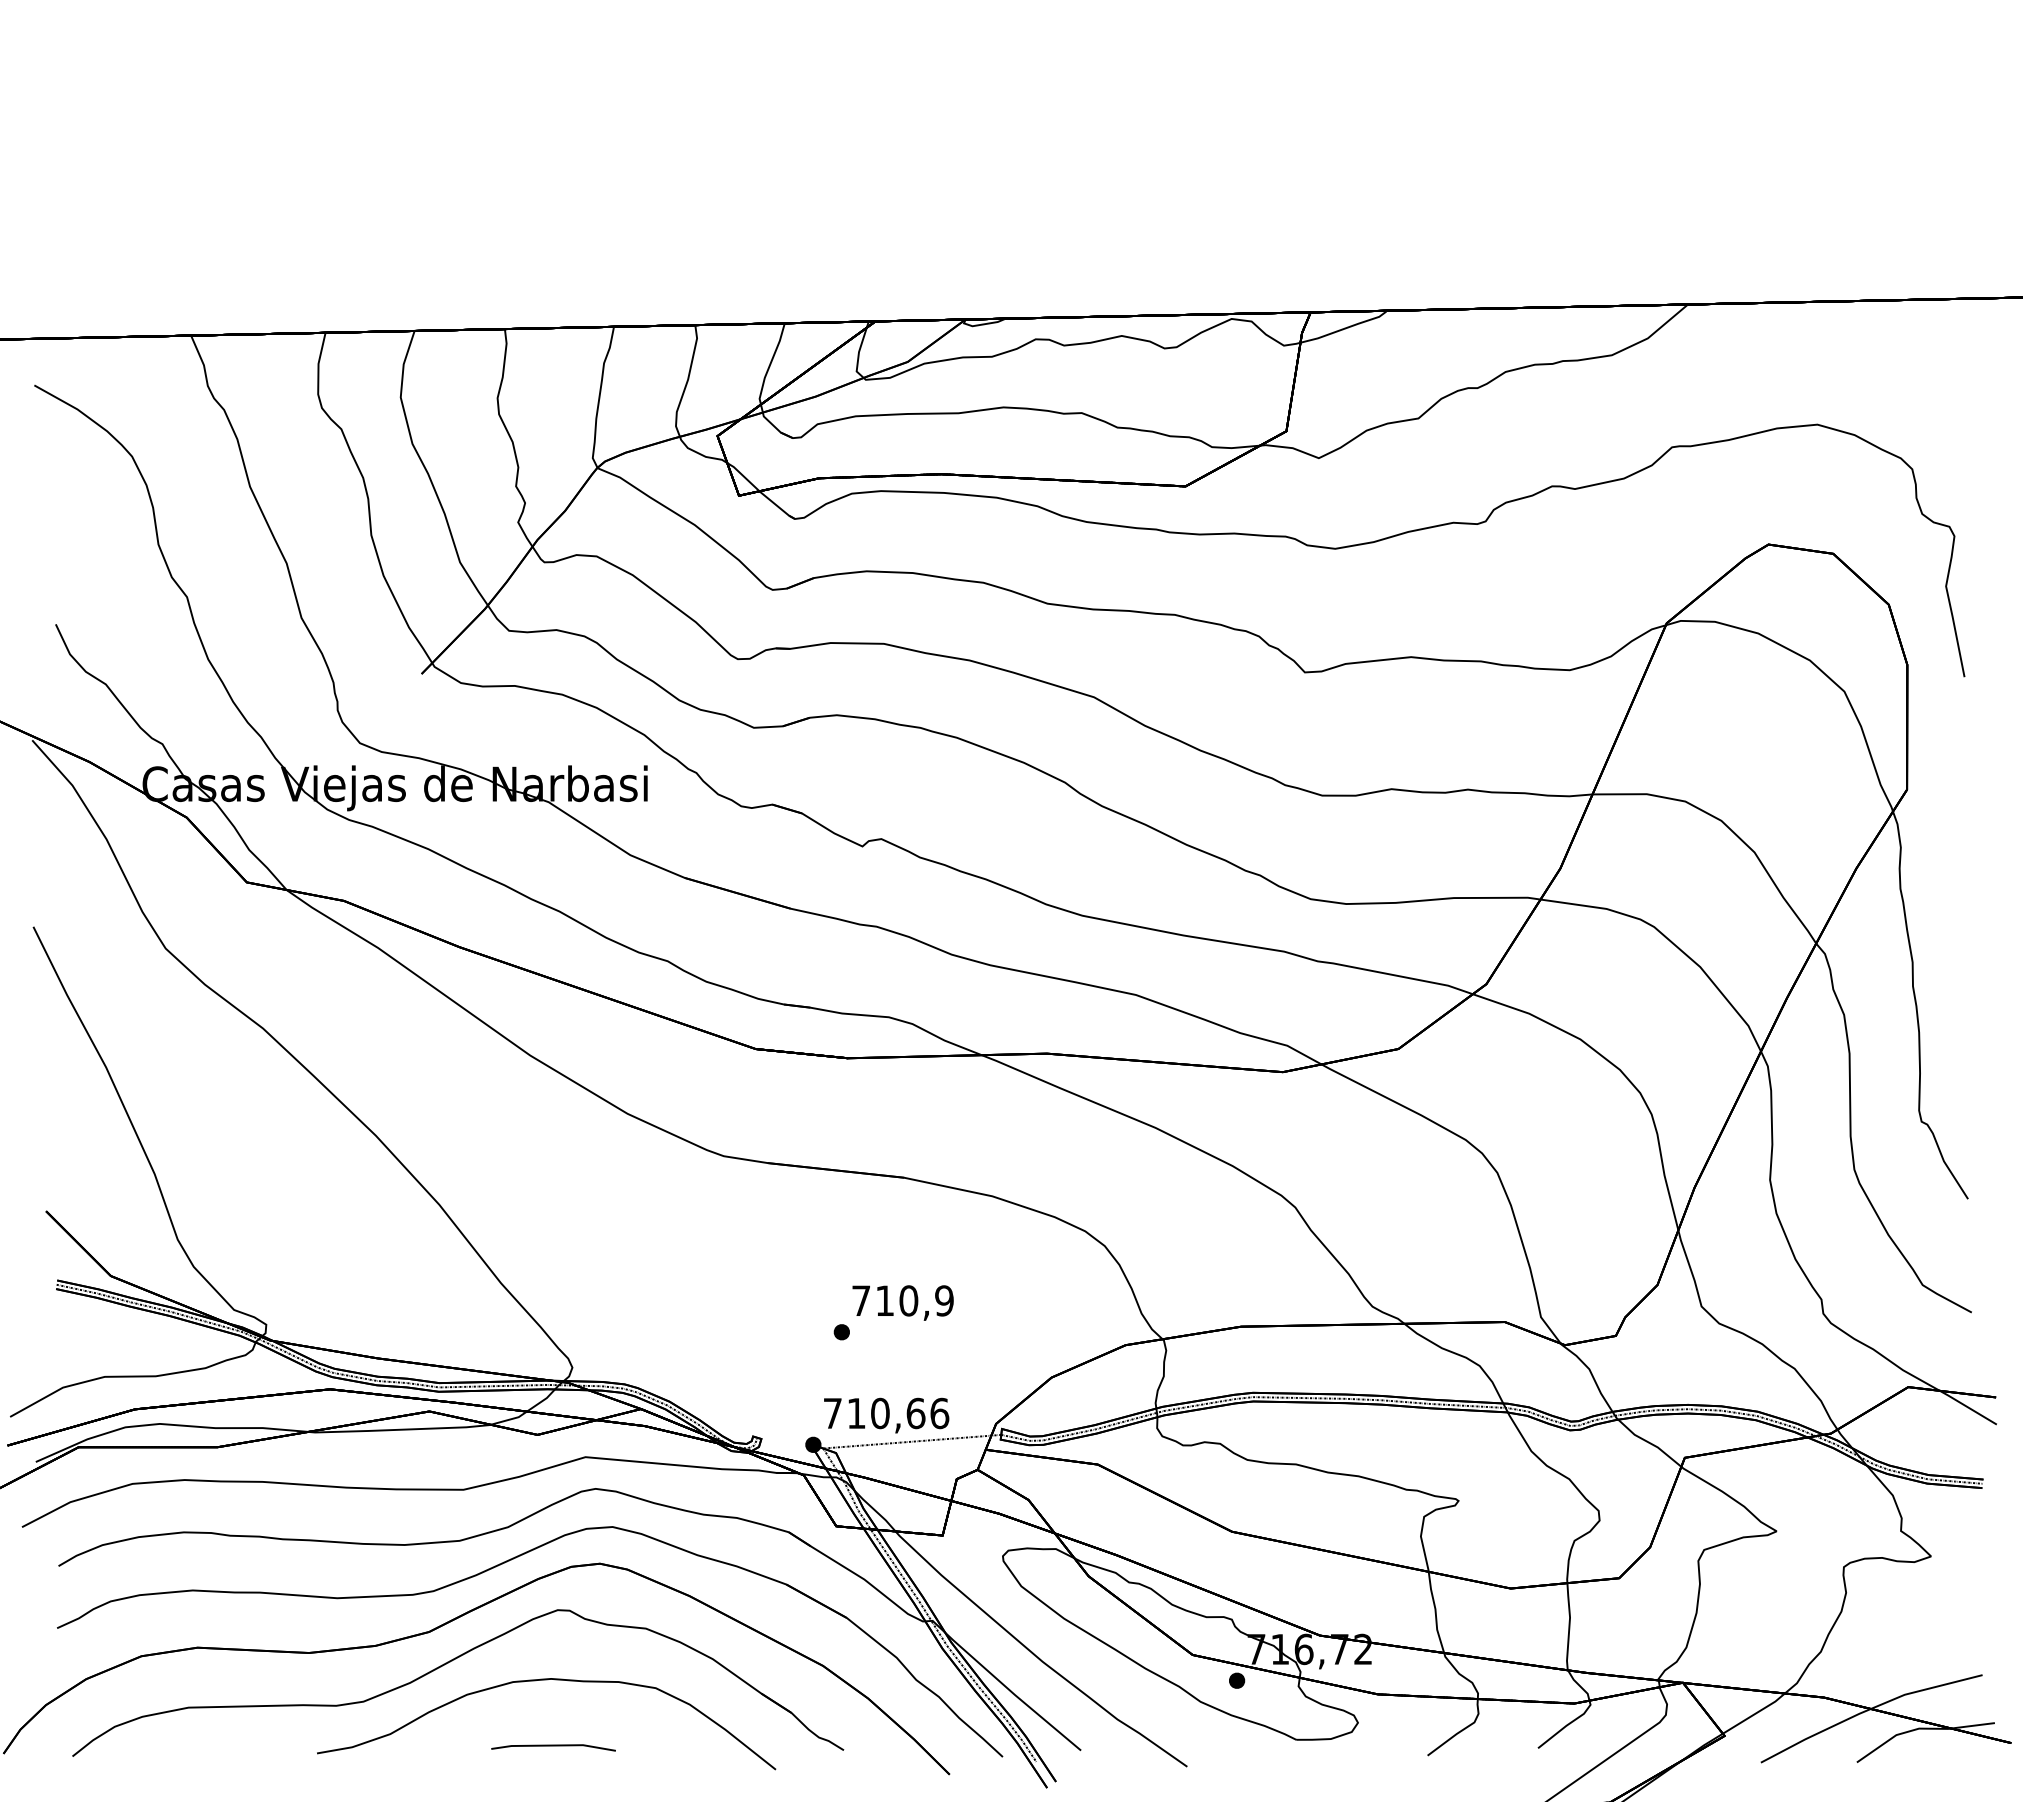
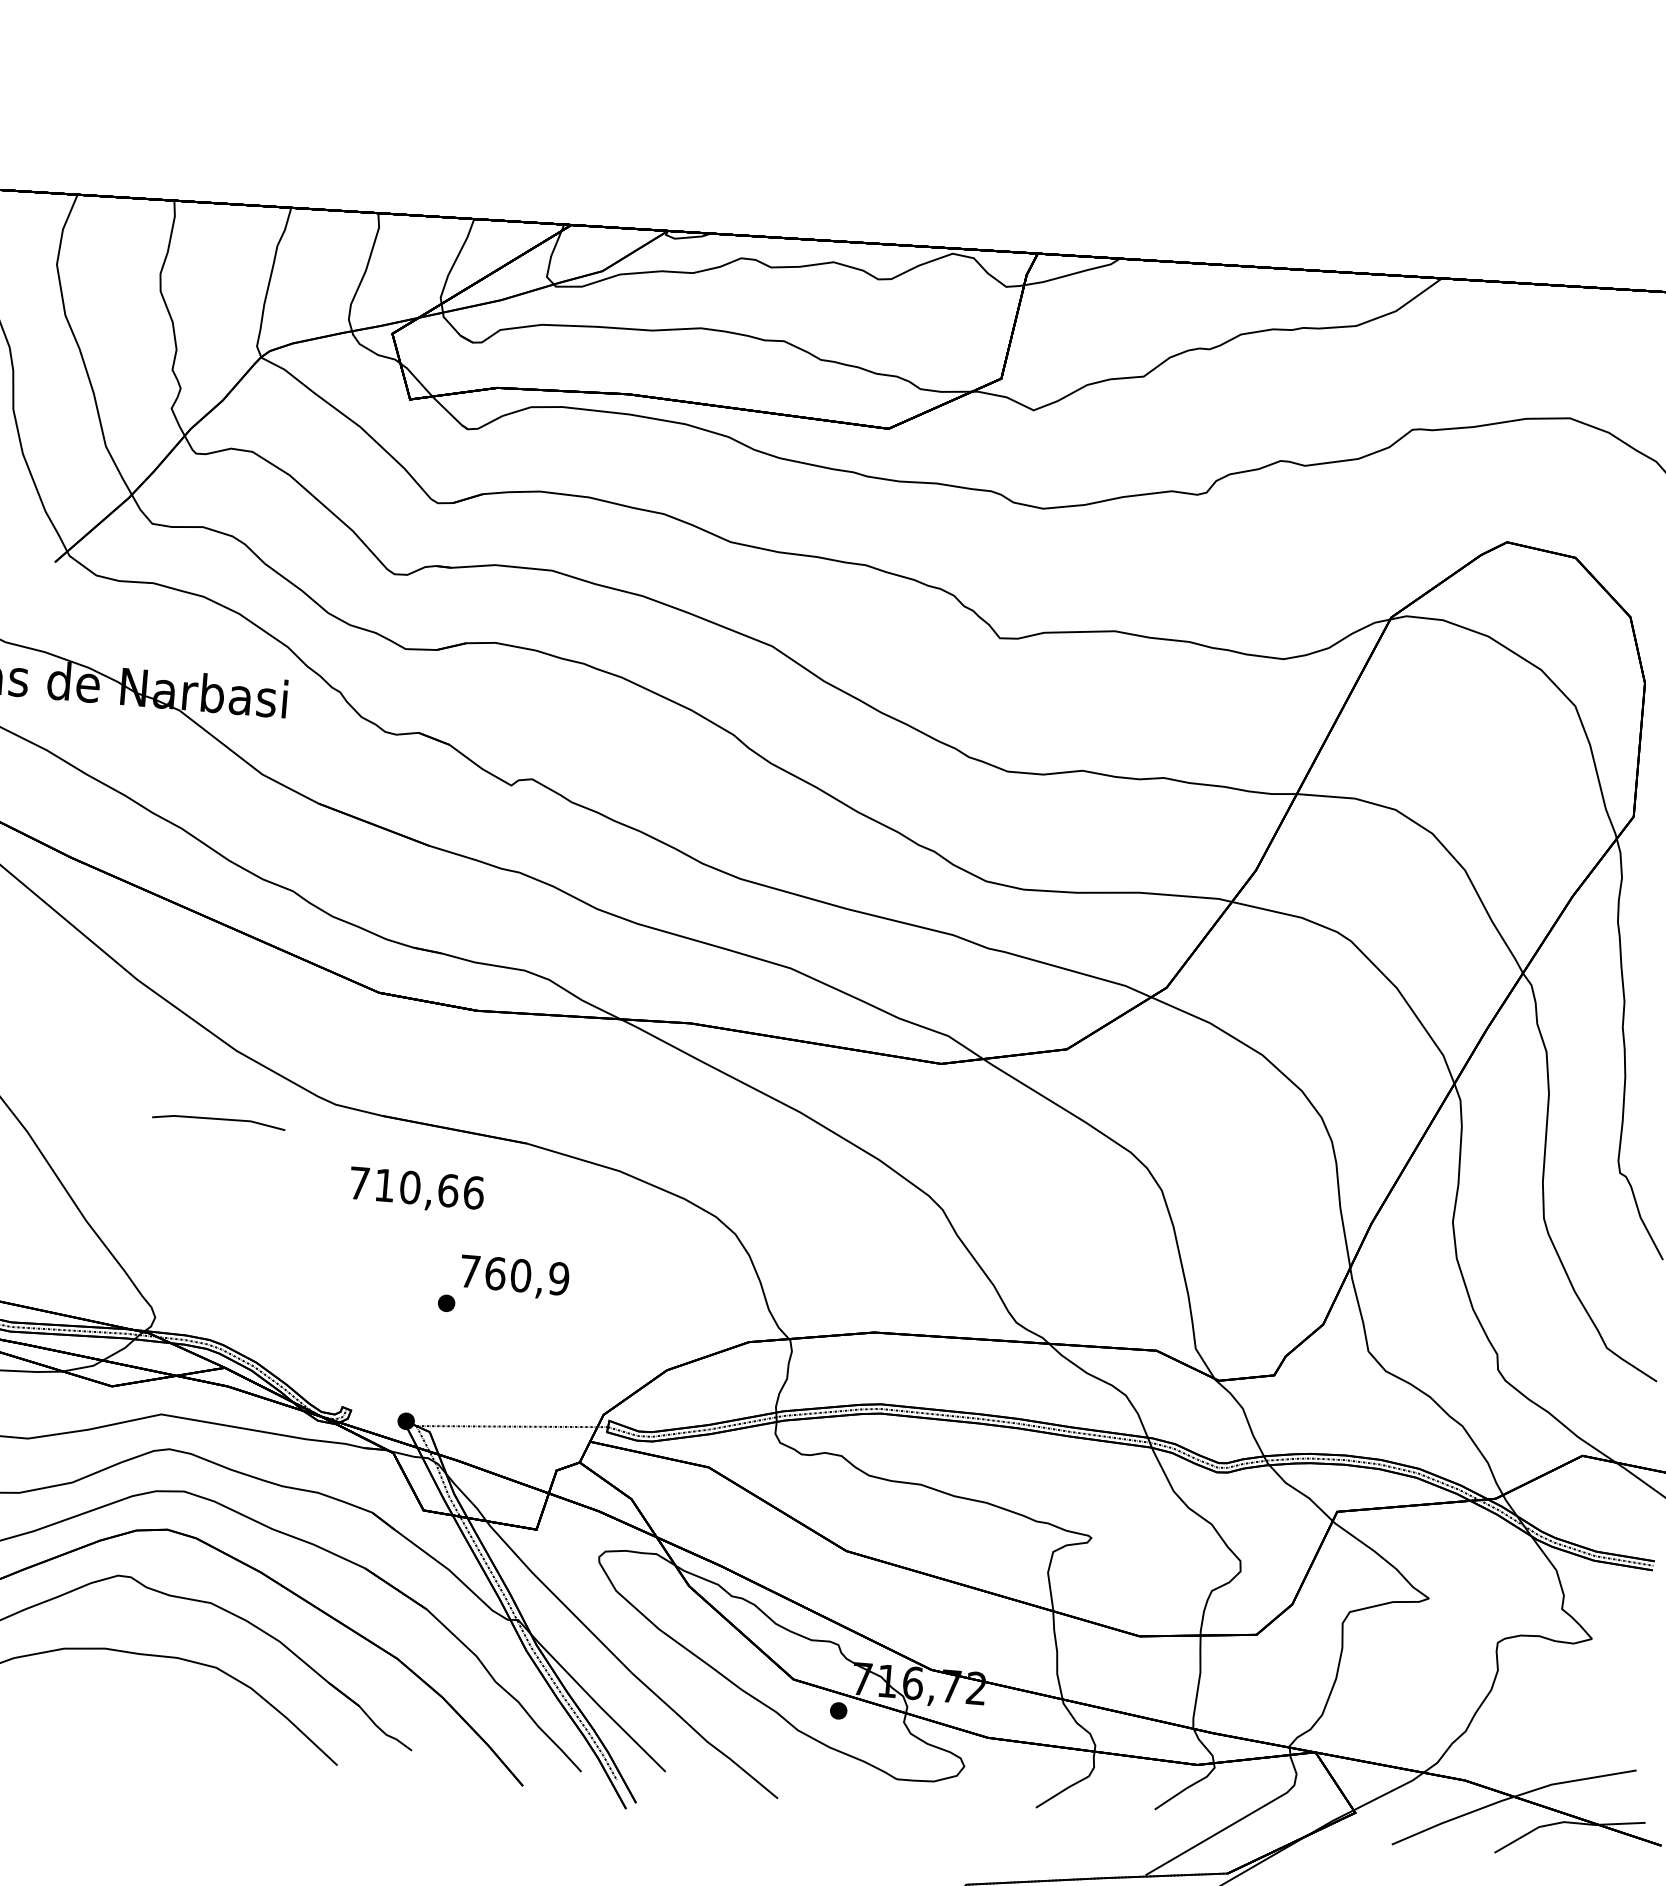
text: (885, 1300) -> (496, 1273), 710,9 -> 760,9
text: (886, 1415) -> (416, 1190), moved
line: (553, 1746) -> (218, 1120), moved

